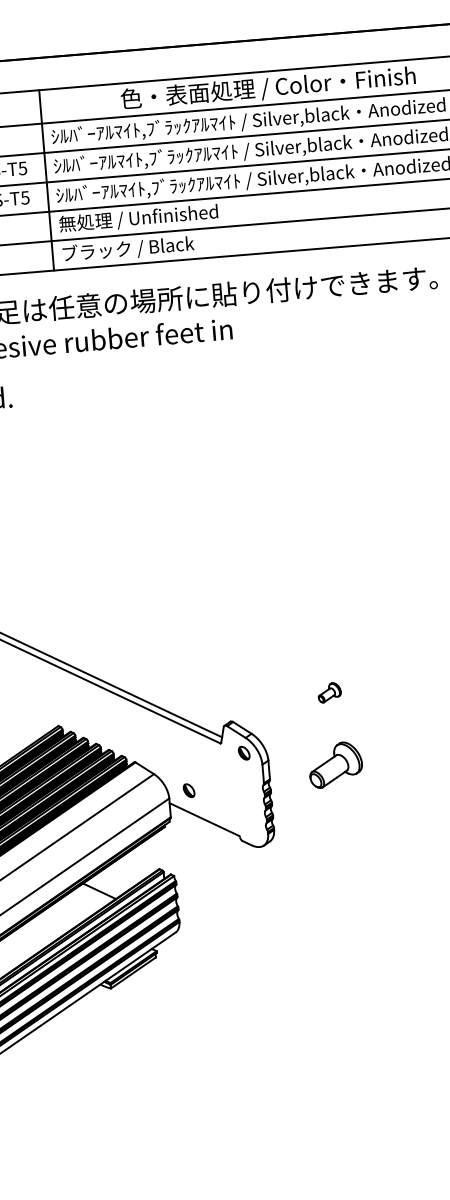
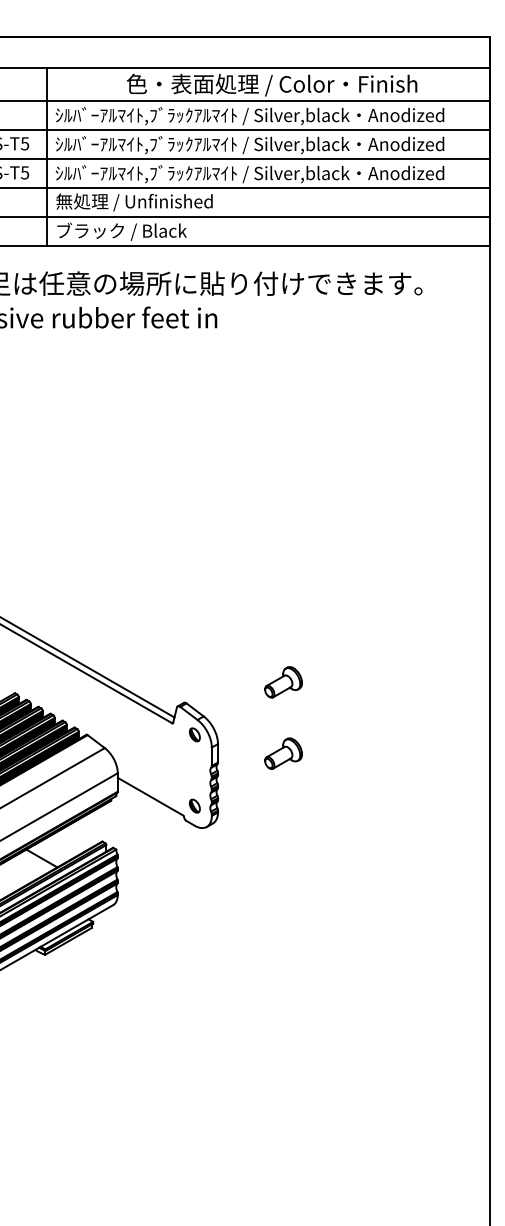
part: (329, 692) -> (283, 682), size x1.67
part: (335, 764) -> (283, 753), size x0.71
part: (188, 790) -> (194, 805), moved

